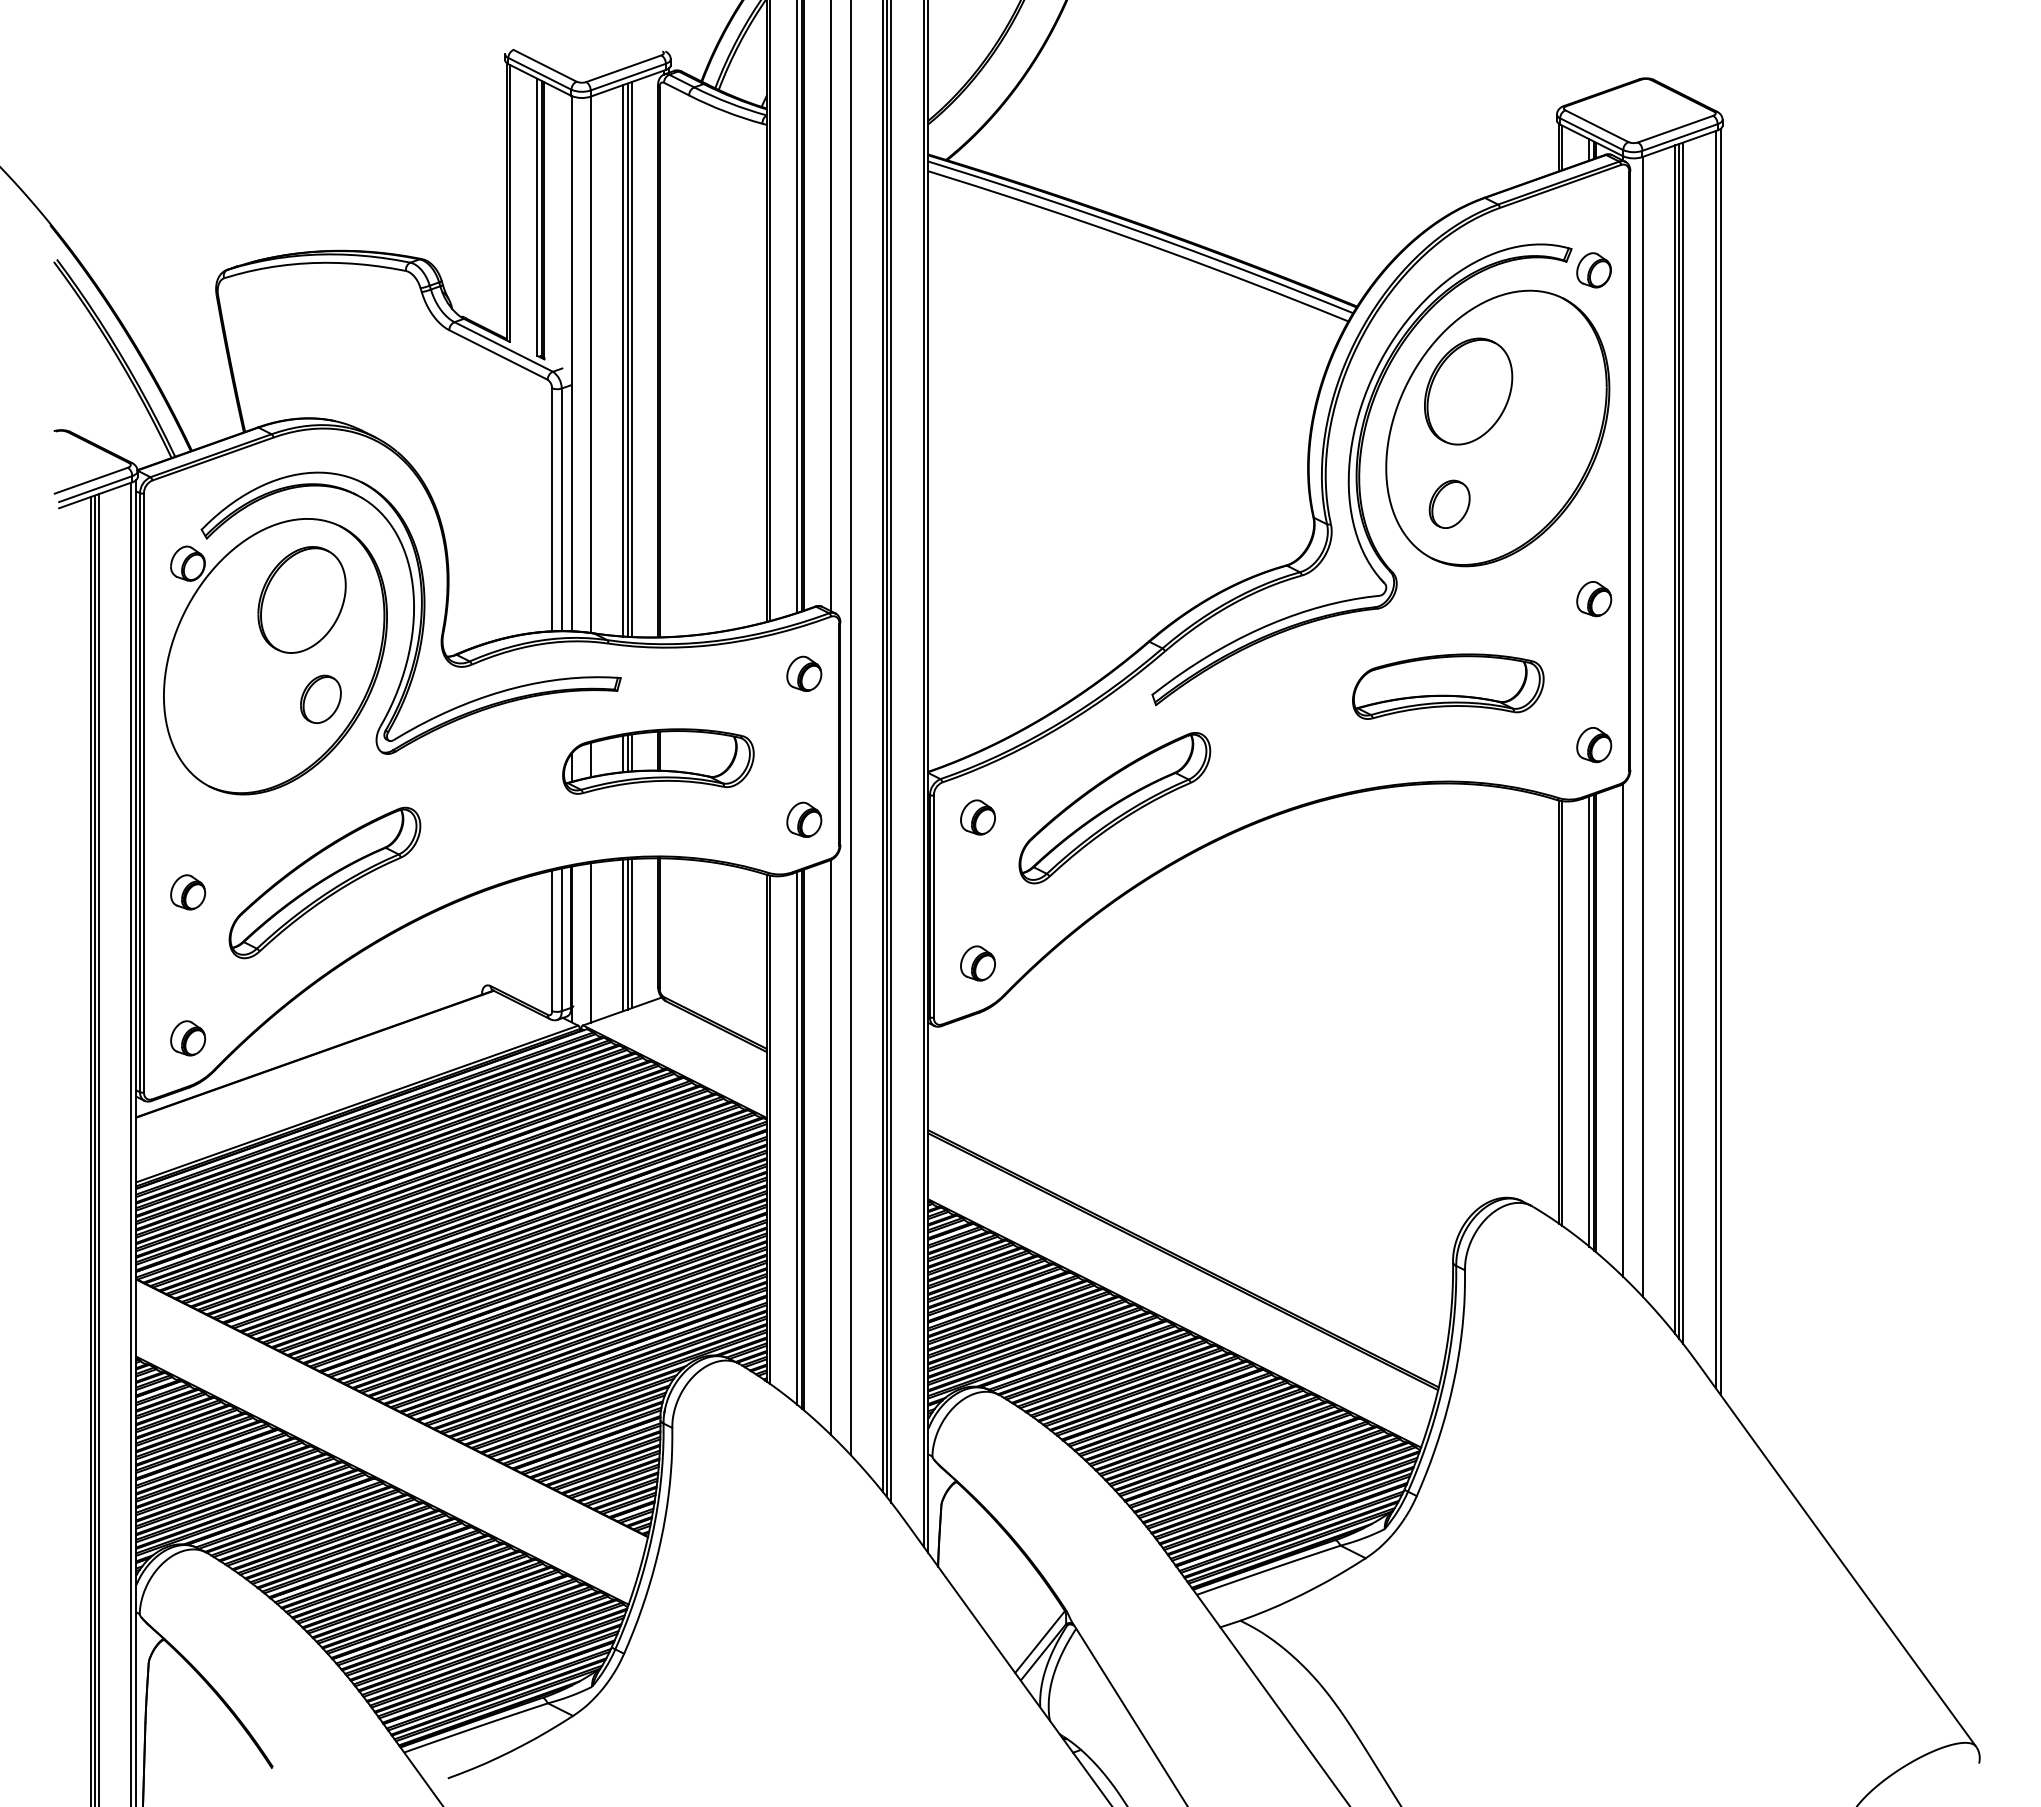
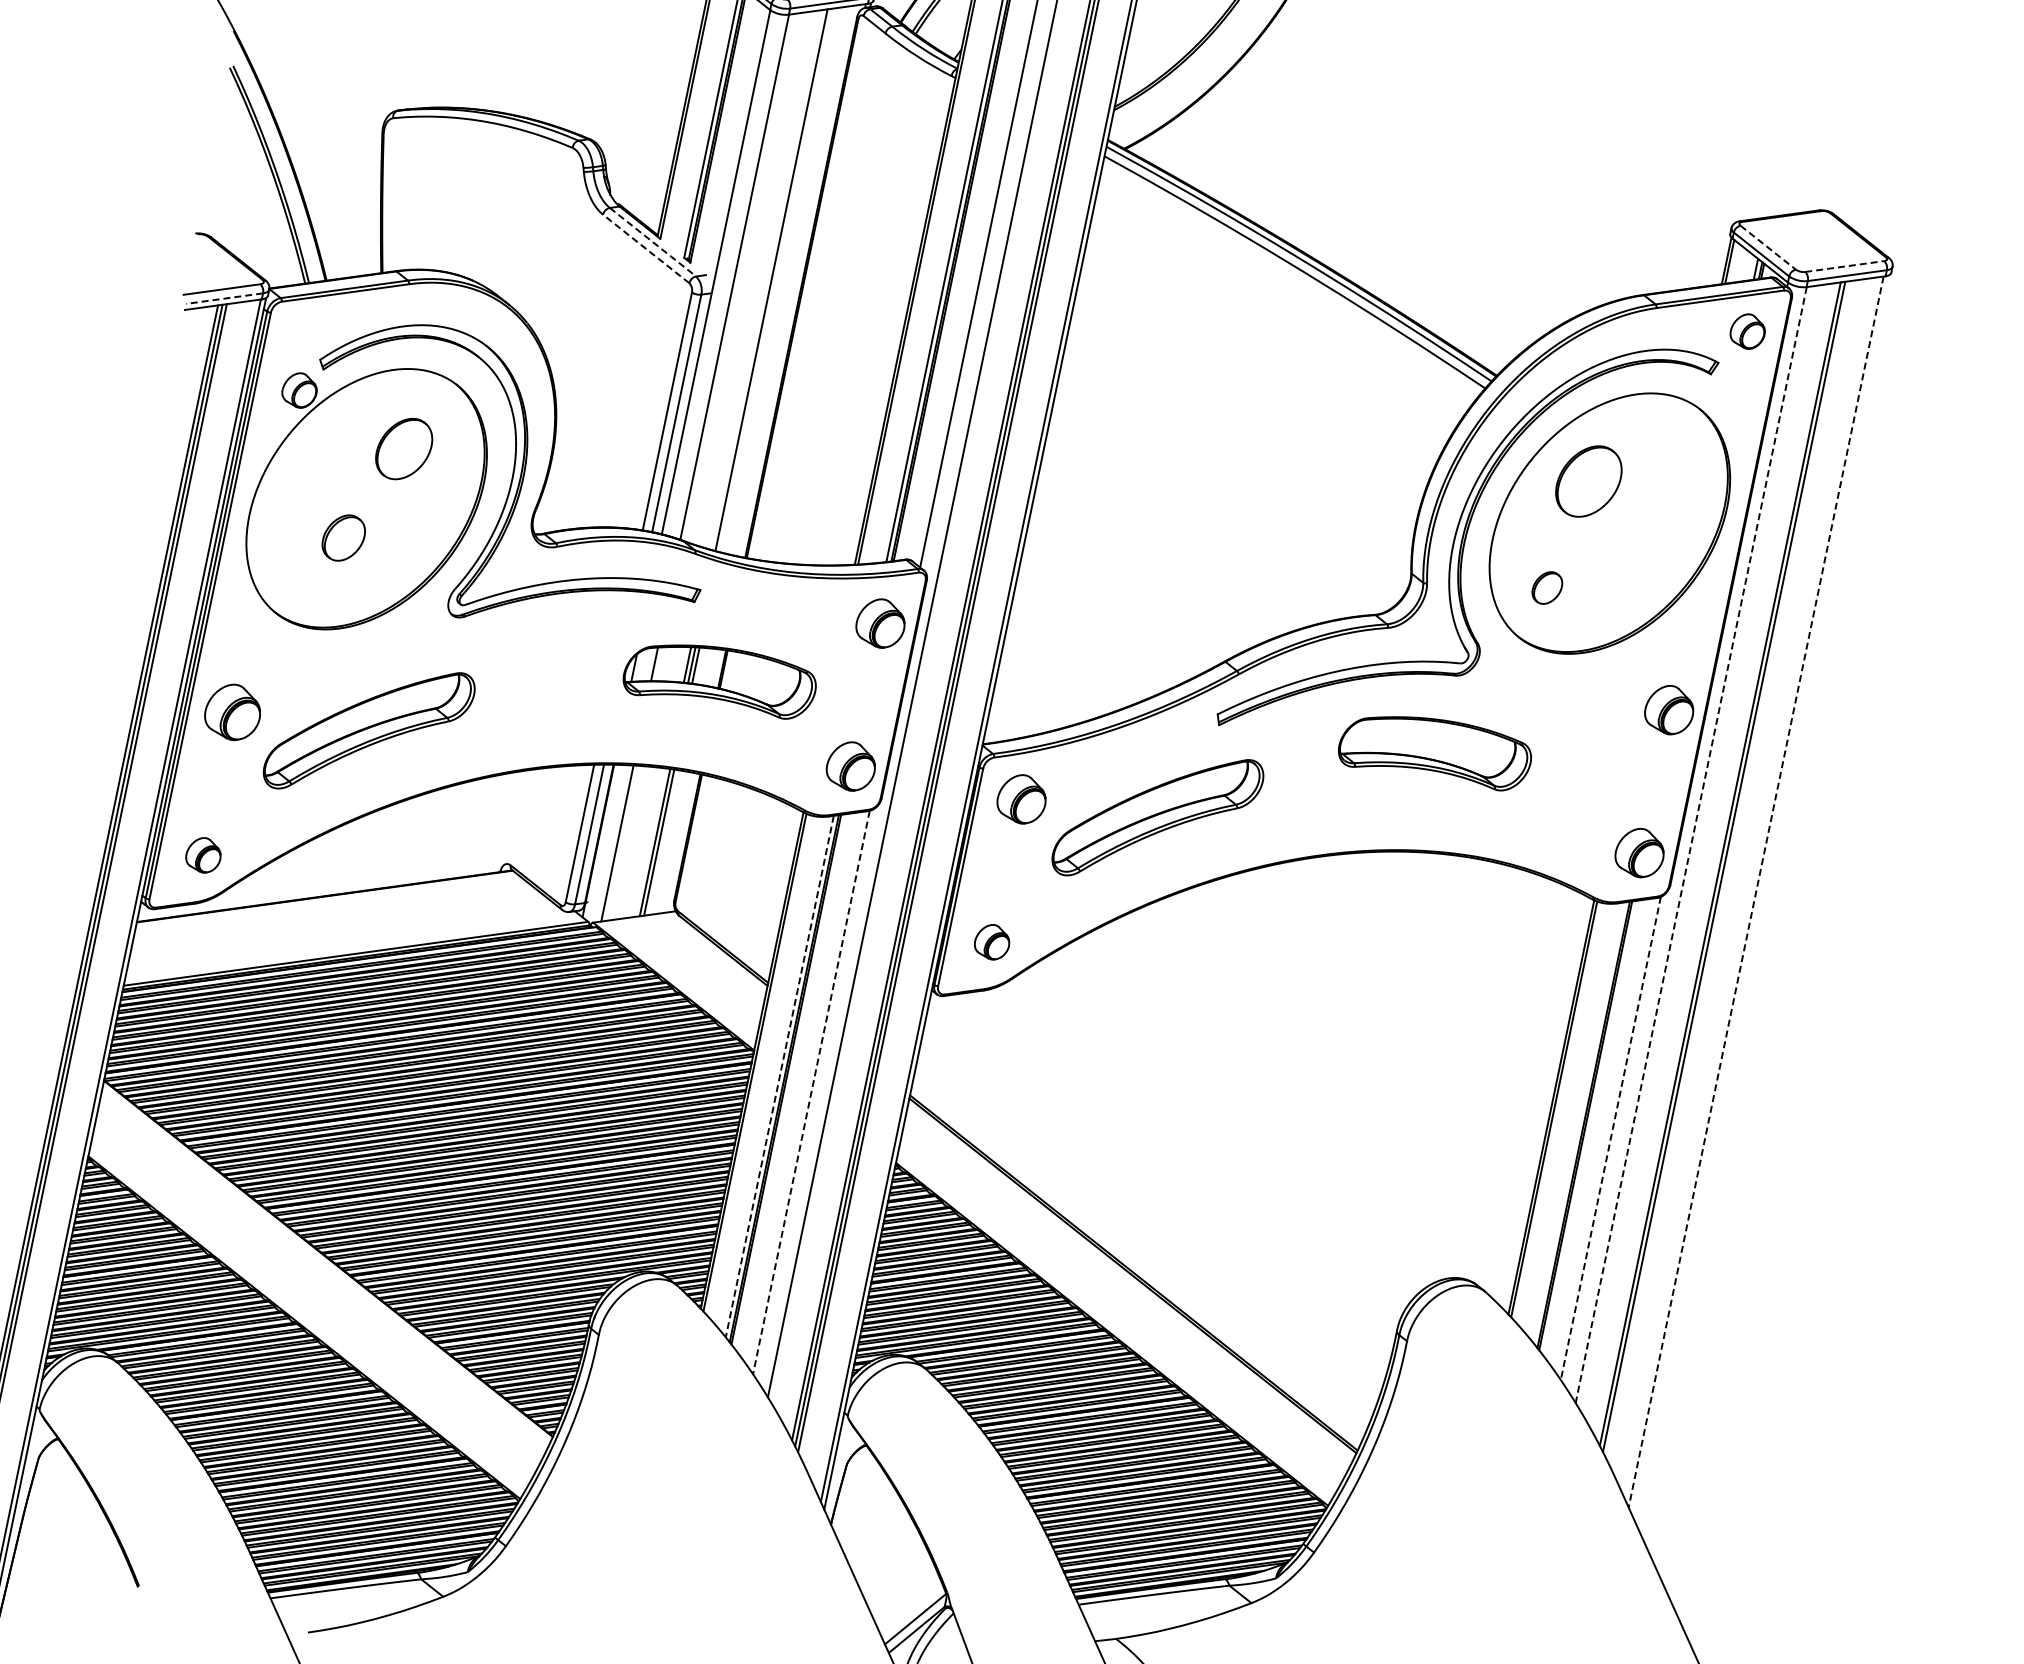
line: (1597, 126) -> (1768, 248), solid -> dashed
line: (1675, 129) -> (1844, 266), solid -> dashed
part: (1593, 270) -> (1747, 331), moved
line: (504, 347) -> (653, 242), solid -> dashed
line: (498, 354) -> (646, 248), solid -> dashed
line: (631, 359) -> (775, 280), removed
line: (623, 360) -> (767, 279), removed
part: (1468, 391) -> (1588, 481), size x0.7
line: (95, 489) -> (224, 298), solid -> dashed
part: (1449, 503) -> (1547, 587), size x0.7
part: (301, 599) -> (403, 448), size x0.6
part: (1594, 599) -> (1669, 710), size x1.4
part: (804, 673) -> (881, 622), size x1.4
part: (1448, 686) -> (1435, 751), moved
part: (320, 698) -> (343, 537), moved
line: (1642, 726) -> (1691, 844), solid -> dashed
line: (1683, 743) -> (1727, 869), removed
part: (1594, 745) -> (1640, 853), size x1.4
line: (1715, 759) -> (1755, 891), solid -> dashed
line: (1720, 761) -> (1760, 894), removed
part: (977, 817) -> (1021, 799), size x1.4
part: (804, 819) -> (851, 765), size x1.4
part: (188, 892) -> (233, 712), size x1.6
line: (623, 935) -> (650, 842), removed
line: (1589, 1021) -> (1579, 1122), removed
line: (1623, 1030) -> (1610, 1138), solid -> dashed
line: (797, 1138) -> (780, 1076), solid -> dashed
line: (831, 1147) -> (811, 1092), solid -> dashed

